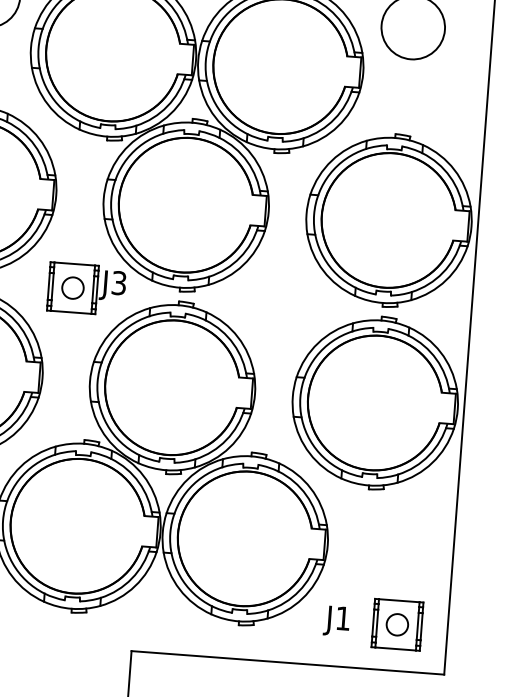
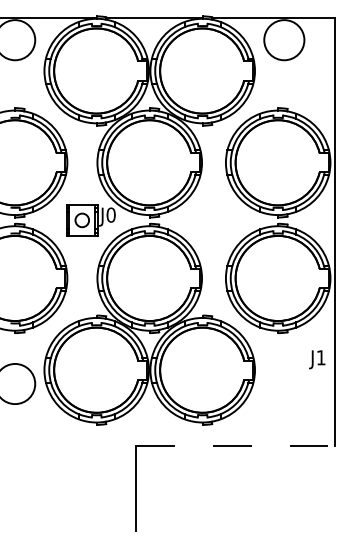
text: (118, 282) -> (110, 214), J3 -> J0
text: (337, 620) -> (317, 359), moved
part: (397, 623) -> (302, 416), removed
line: (287, 663) -> (235, 446), solid -> dashed

